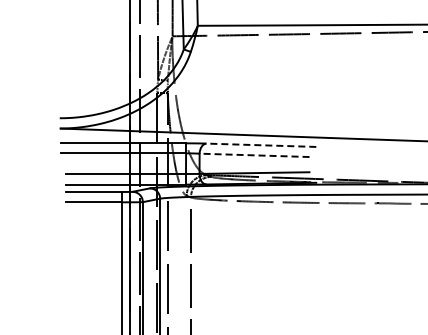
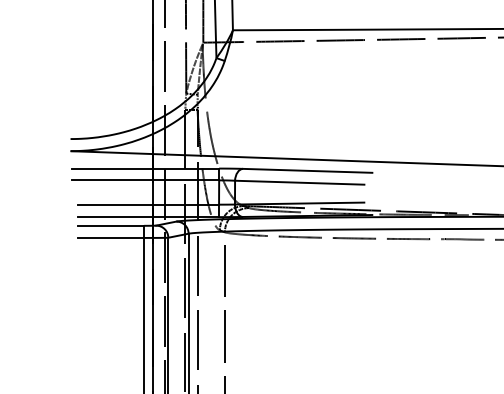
line: (261, 145) -> (307, 171), dashed -> solid
line: (254, 155) -> (299, 182), dashed -> solid

